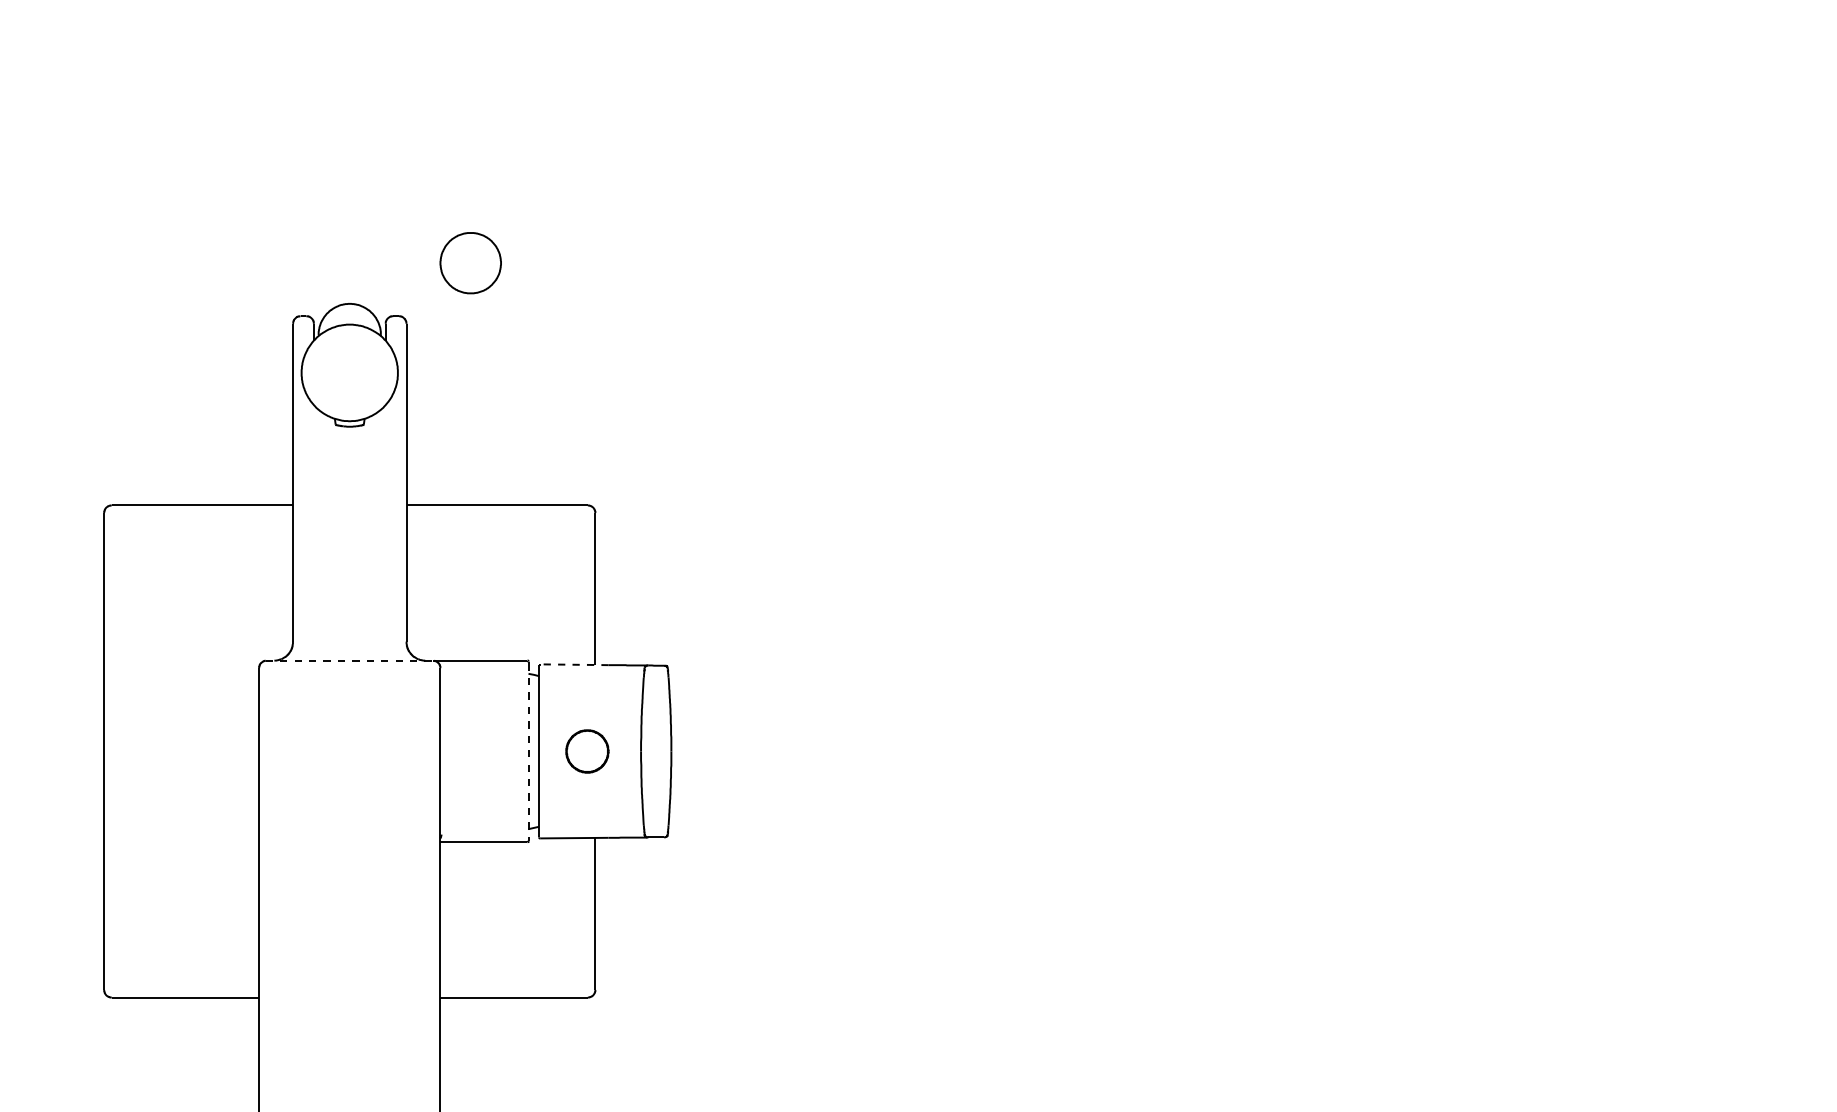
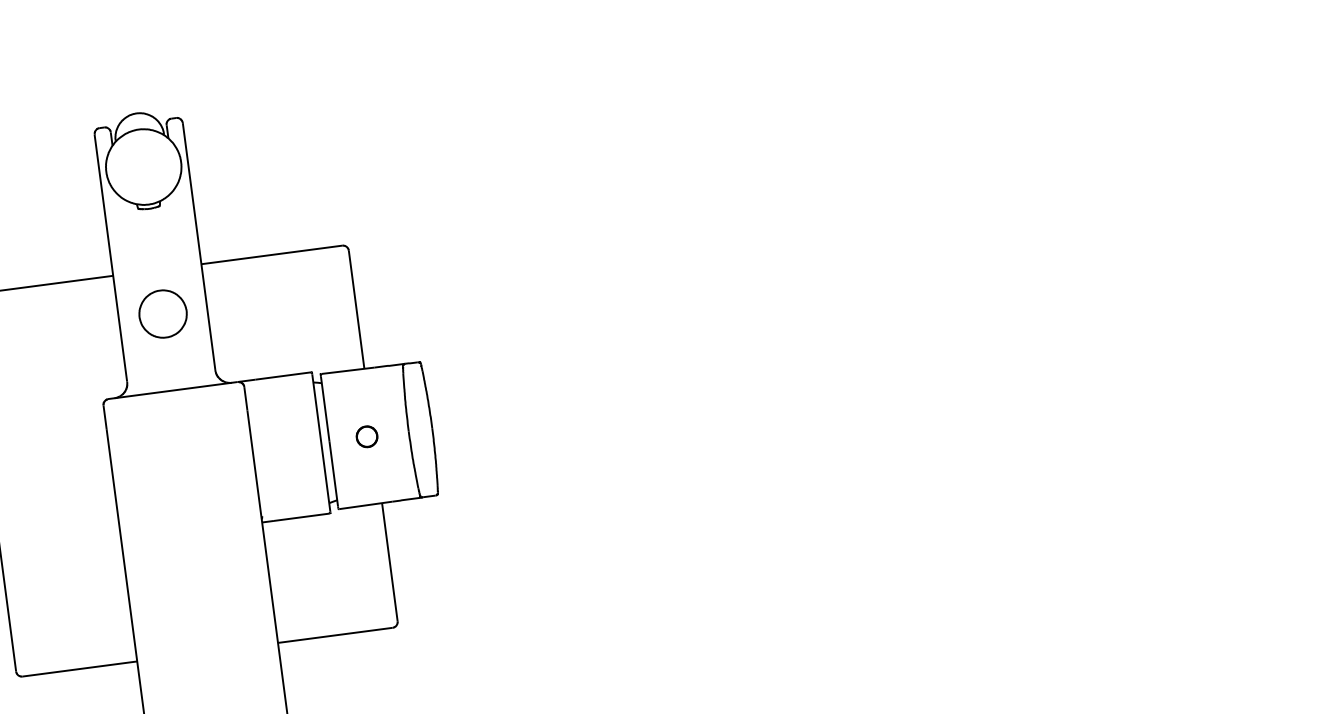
part: (470, 263) -> (162, 314), moved
line: (349, 660) -> (172, 390), dashed -> solid
line: (573, 664) -> (347, 370), dashed -> solid
line: (528, 751) -> (321, 442), dashed -> solid
part: (587, 751) -> (367, 436), size x0.62

